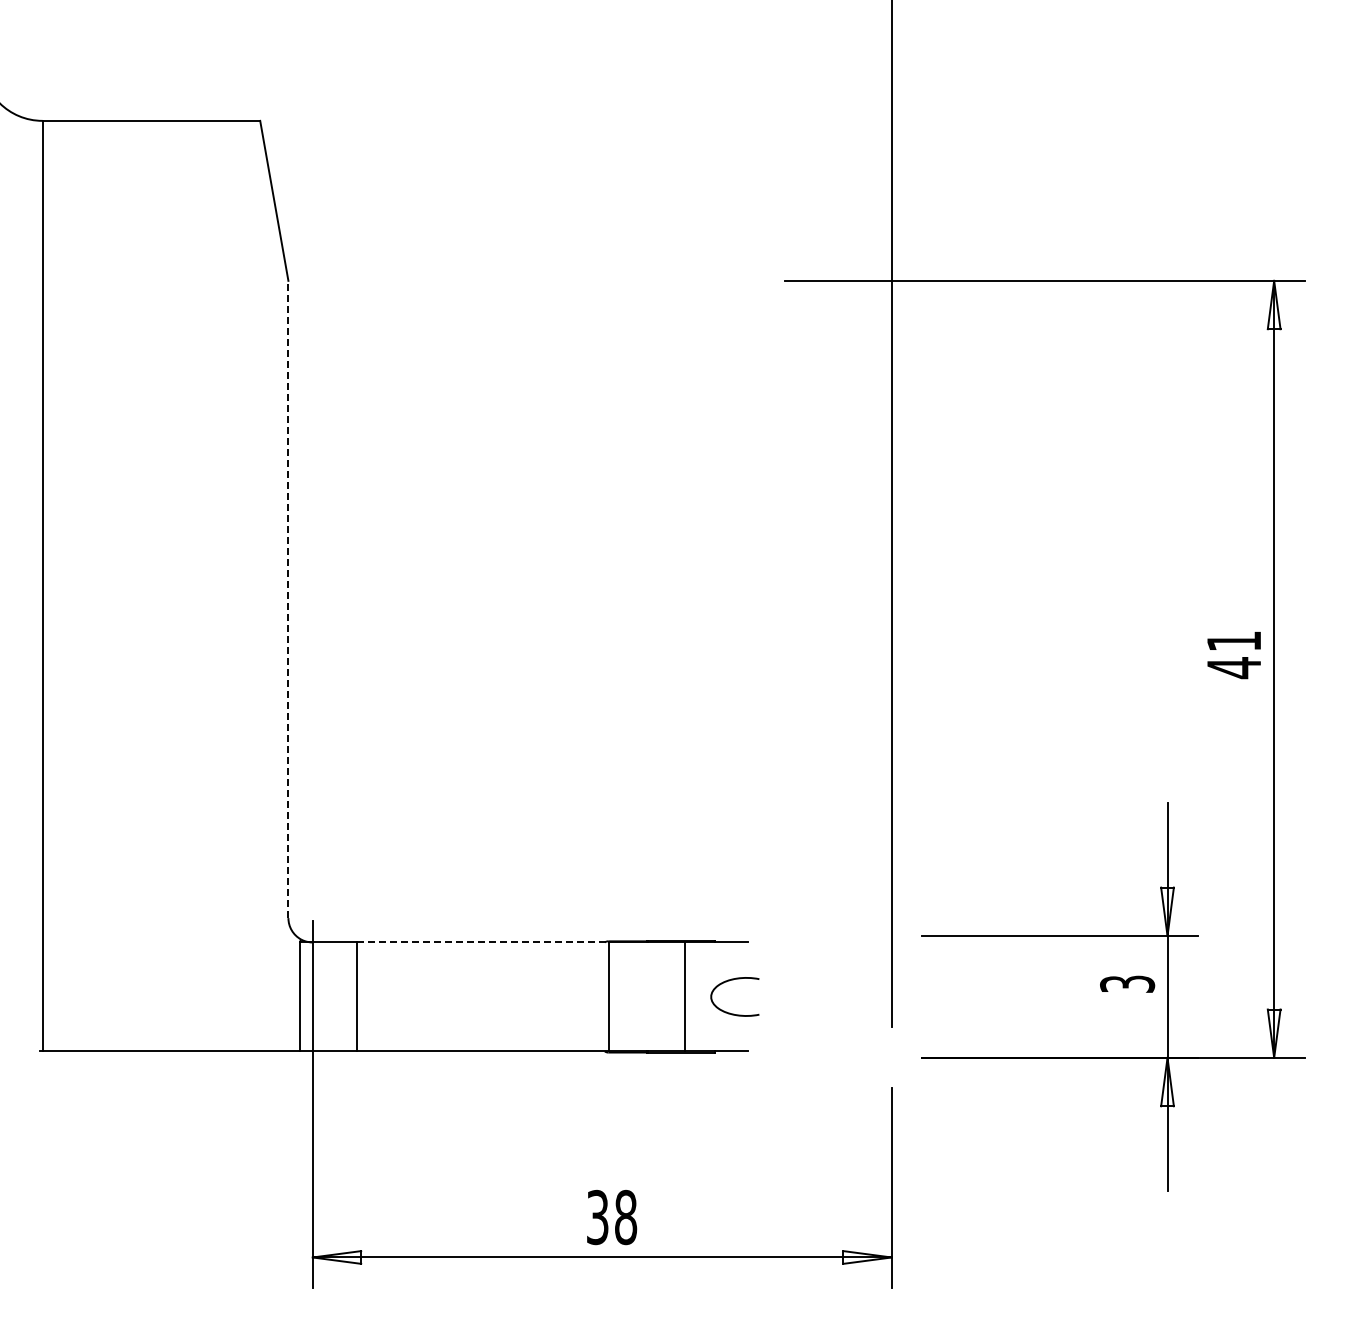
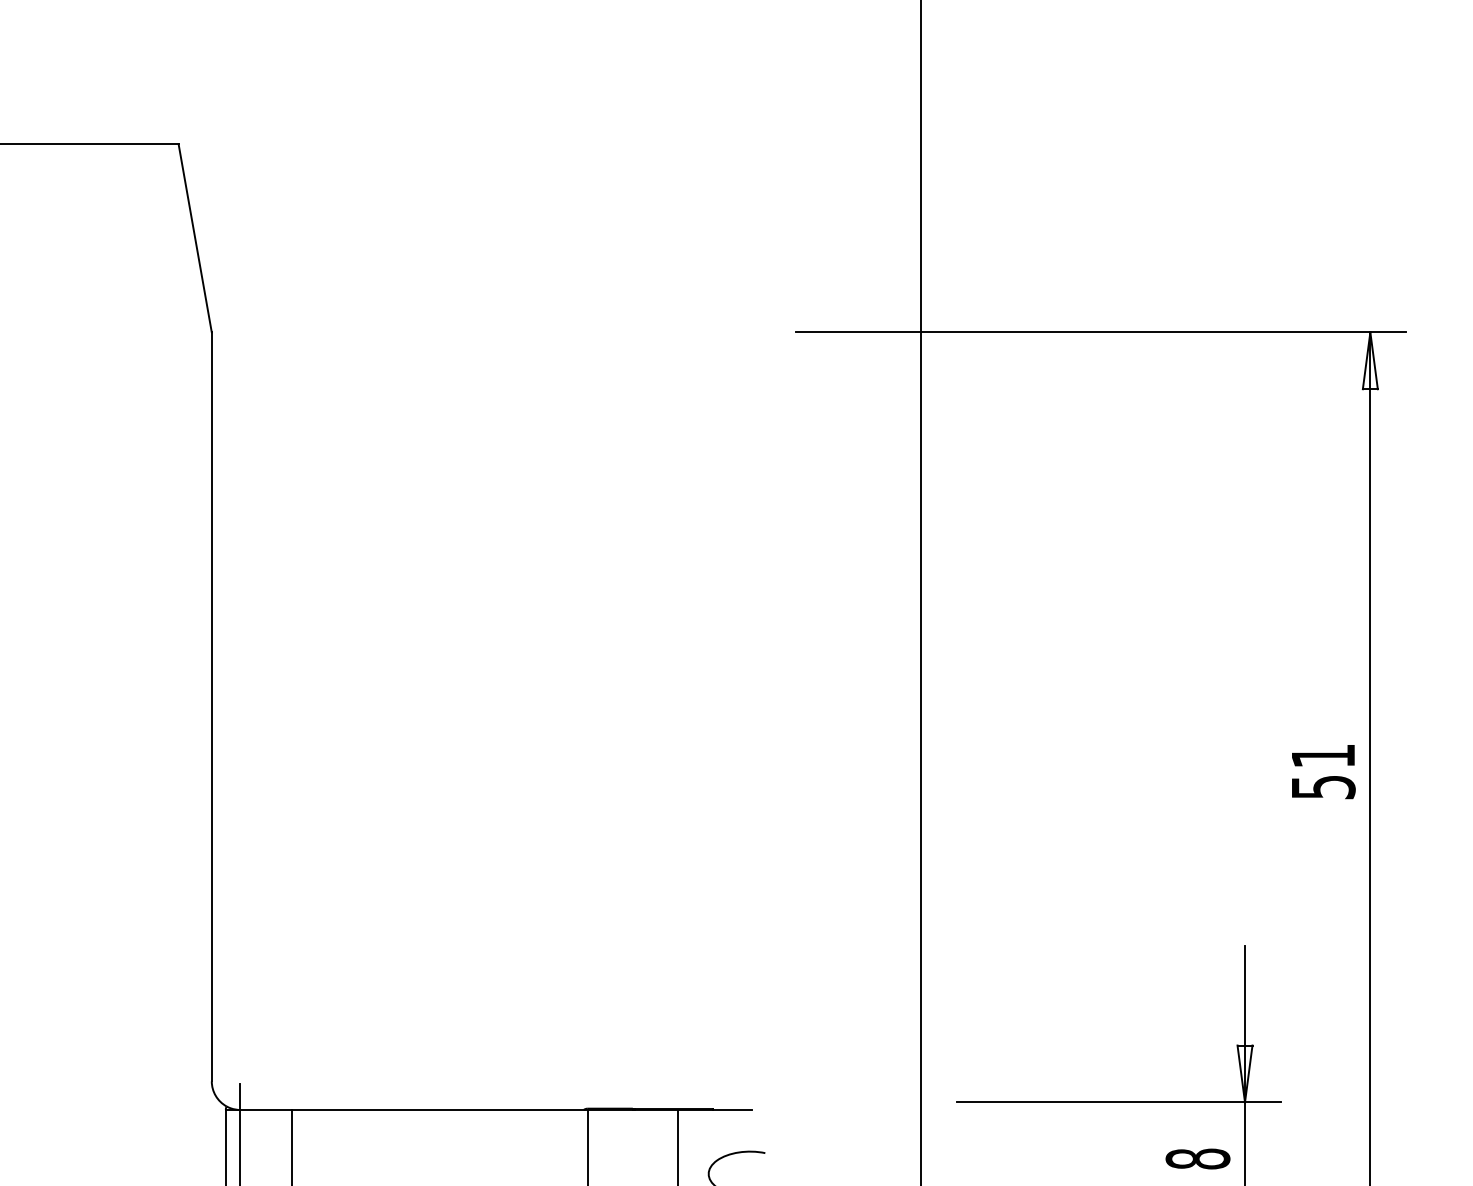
line: (288, 599) -> (211, 706), dashed -> solid
text: (1234, 668) -> (1323, 787), 41 -> 51
line: (482, 942) -> (439, 1110), dashed -> solid
text: (1127, 984) -> (1197, 1159), 3 -> 8

